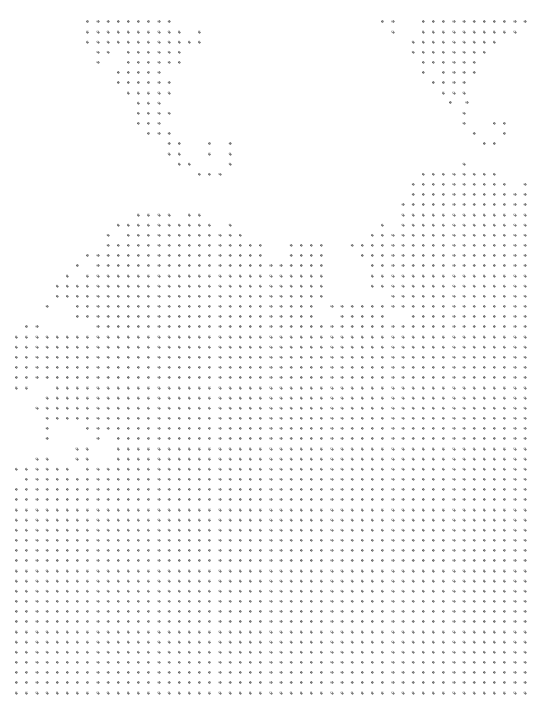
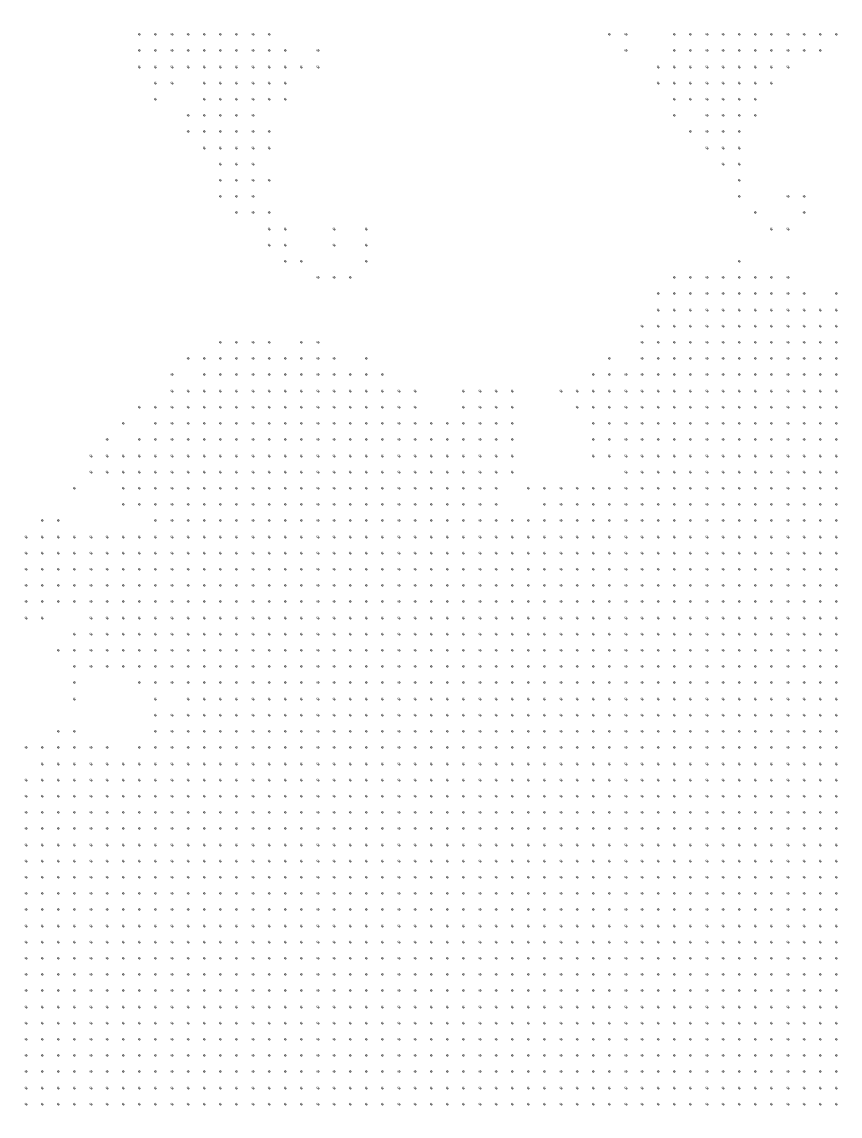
part: (458, 103) -> (730, 164), size x0.62
part: (397, 316) -> (633, 504), added
part: (81, 453) -> (163, 722), moved

